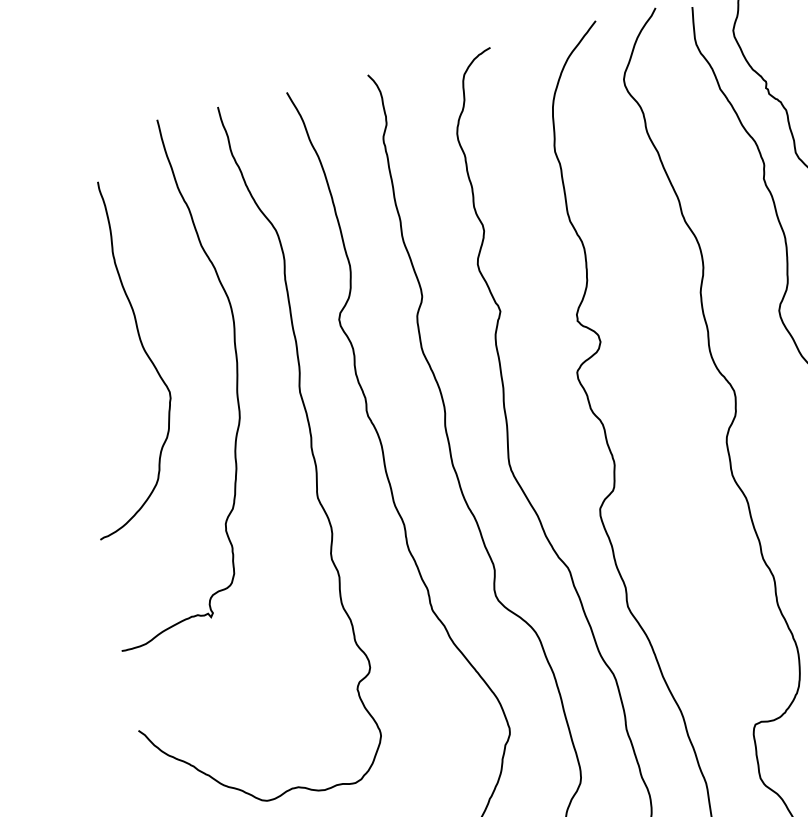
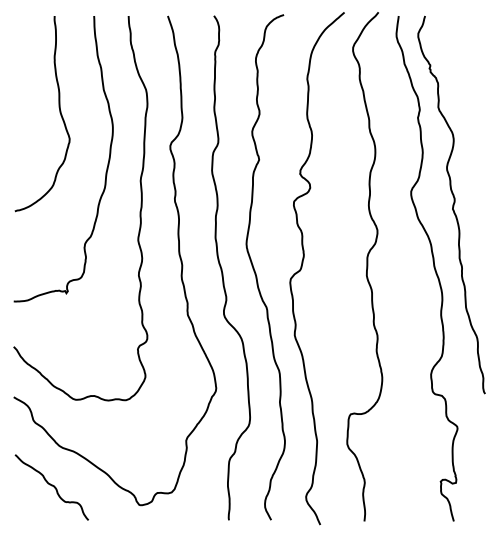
curve: (142, 349) -> (59, 112), moved

